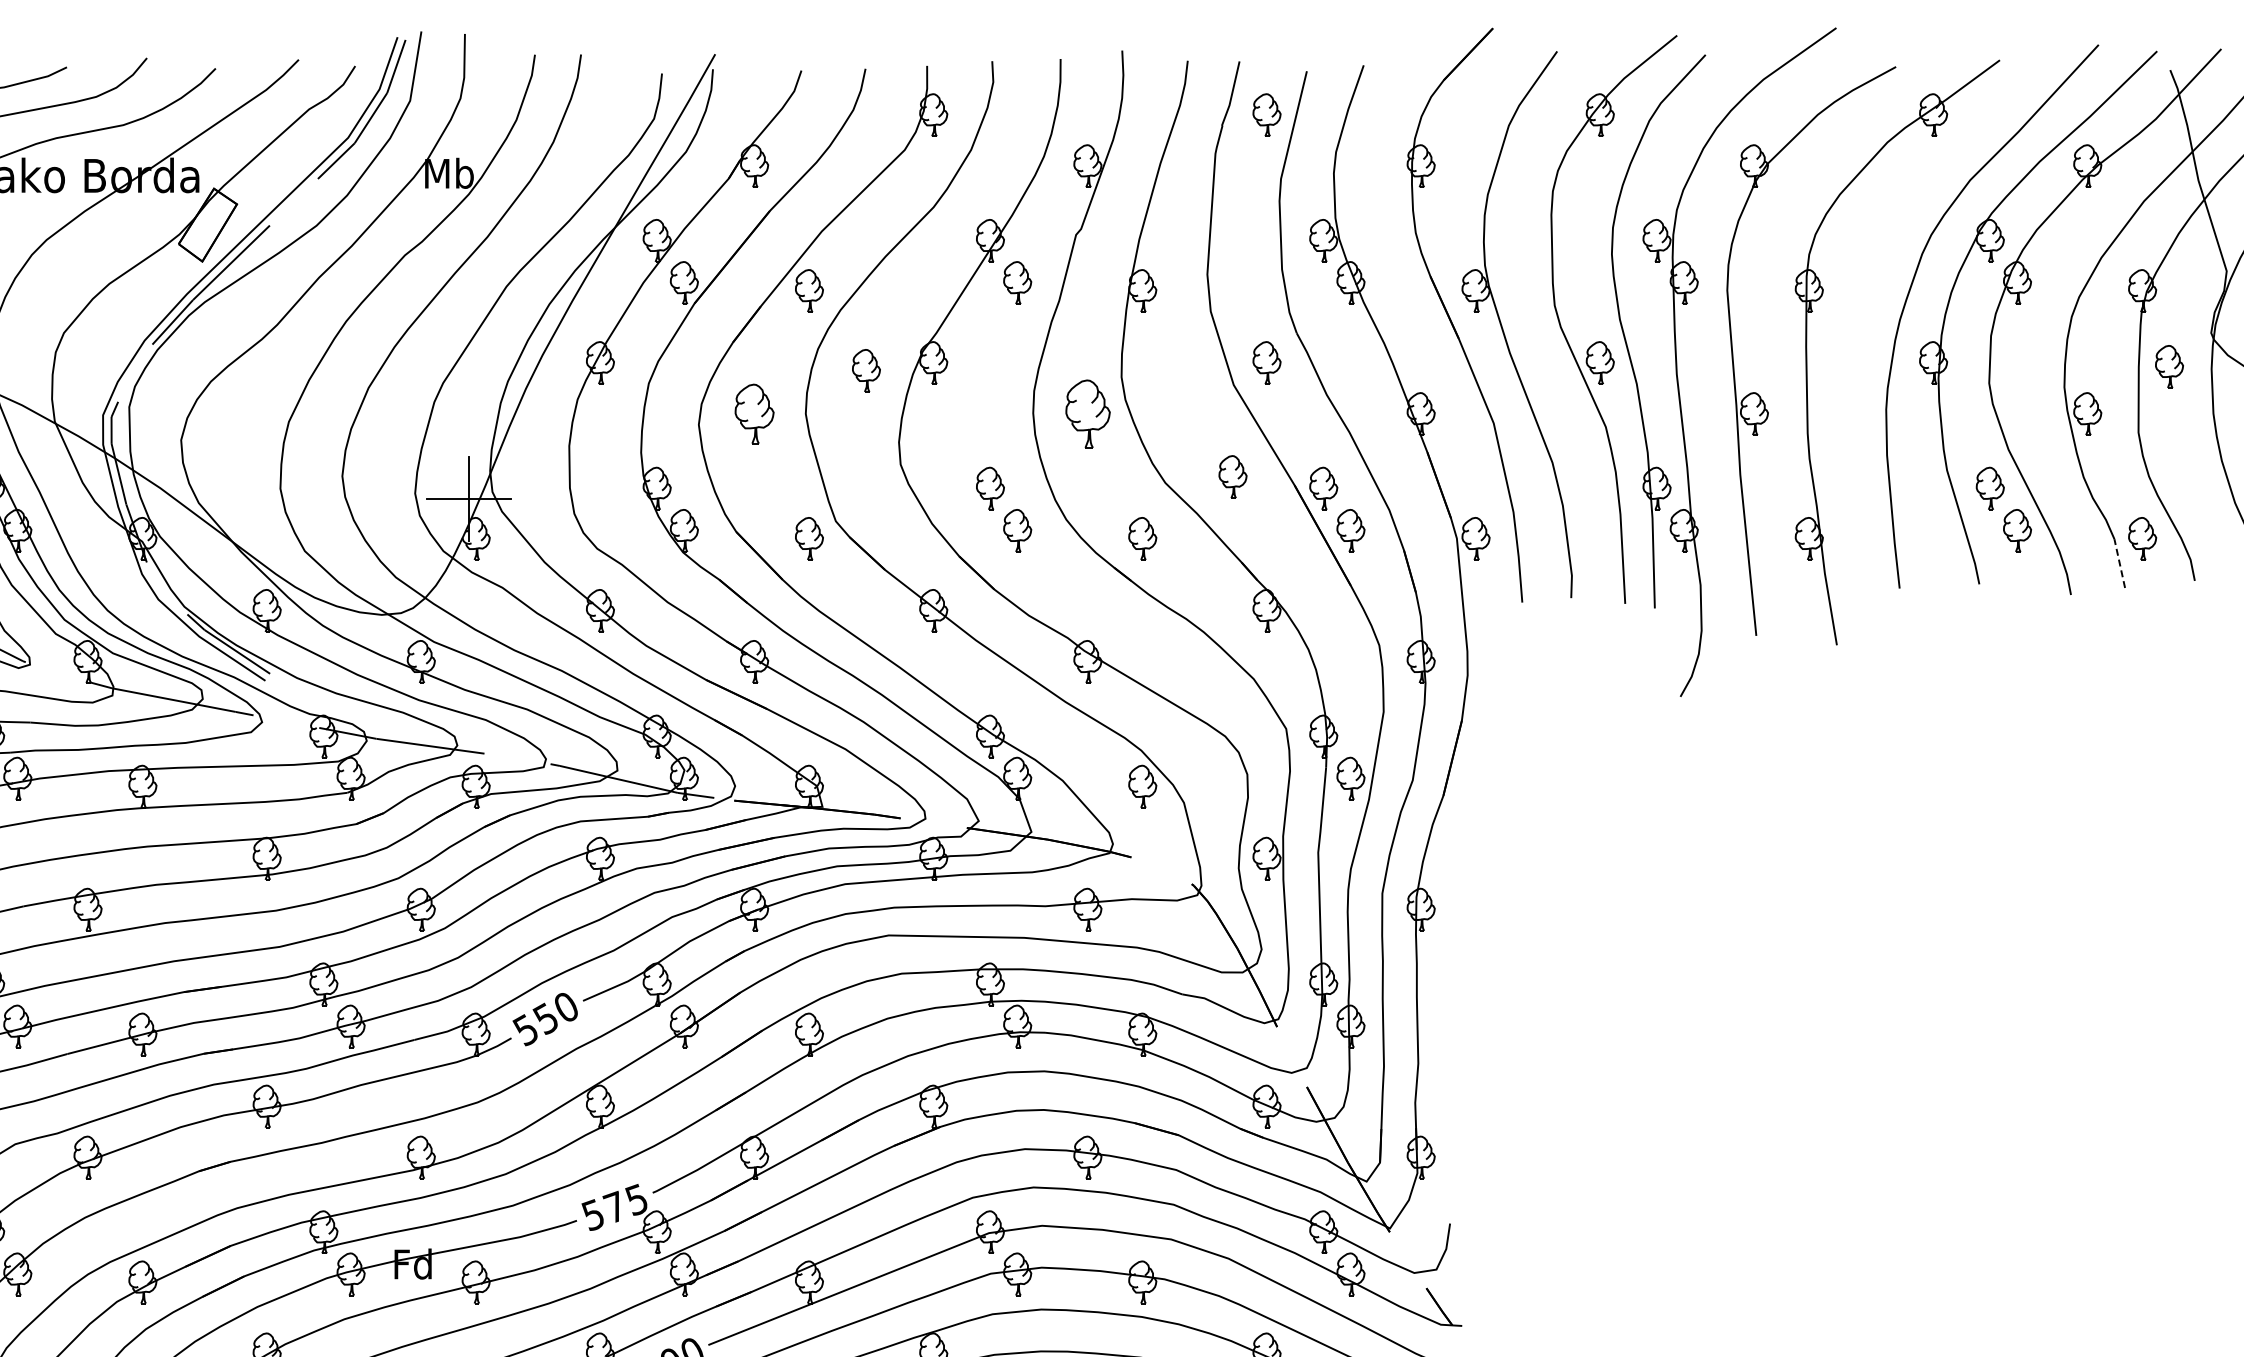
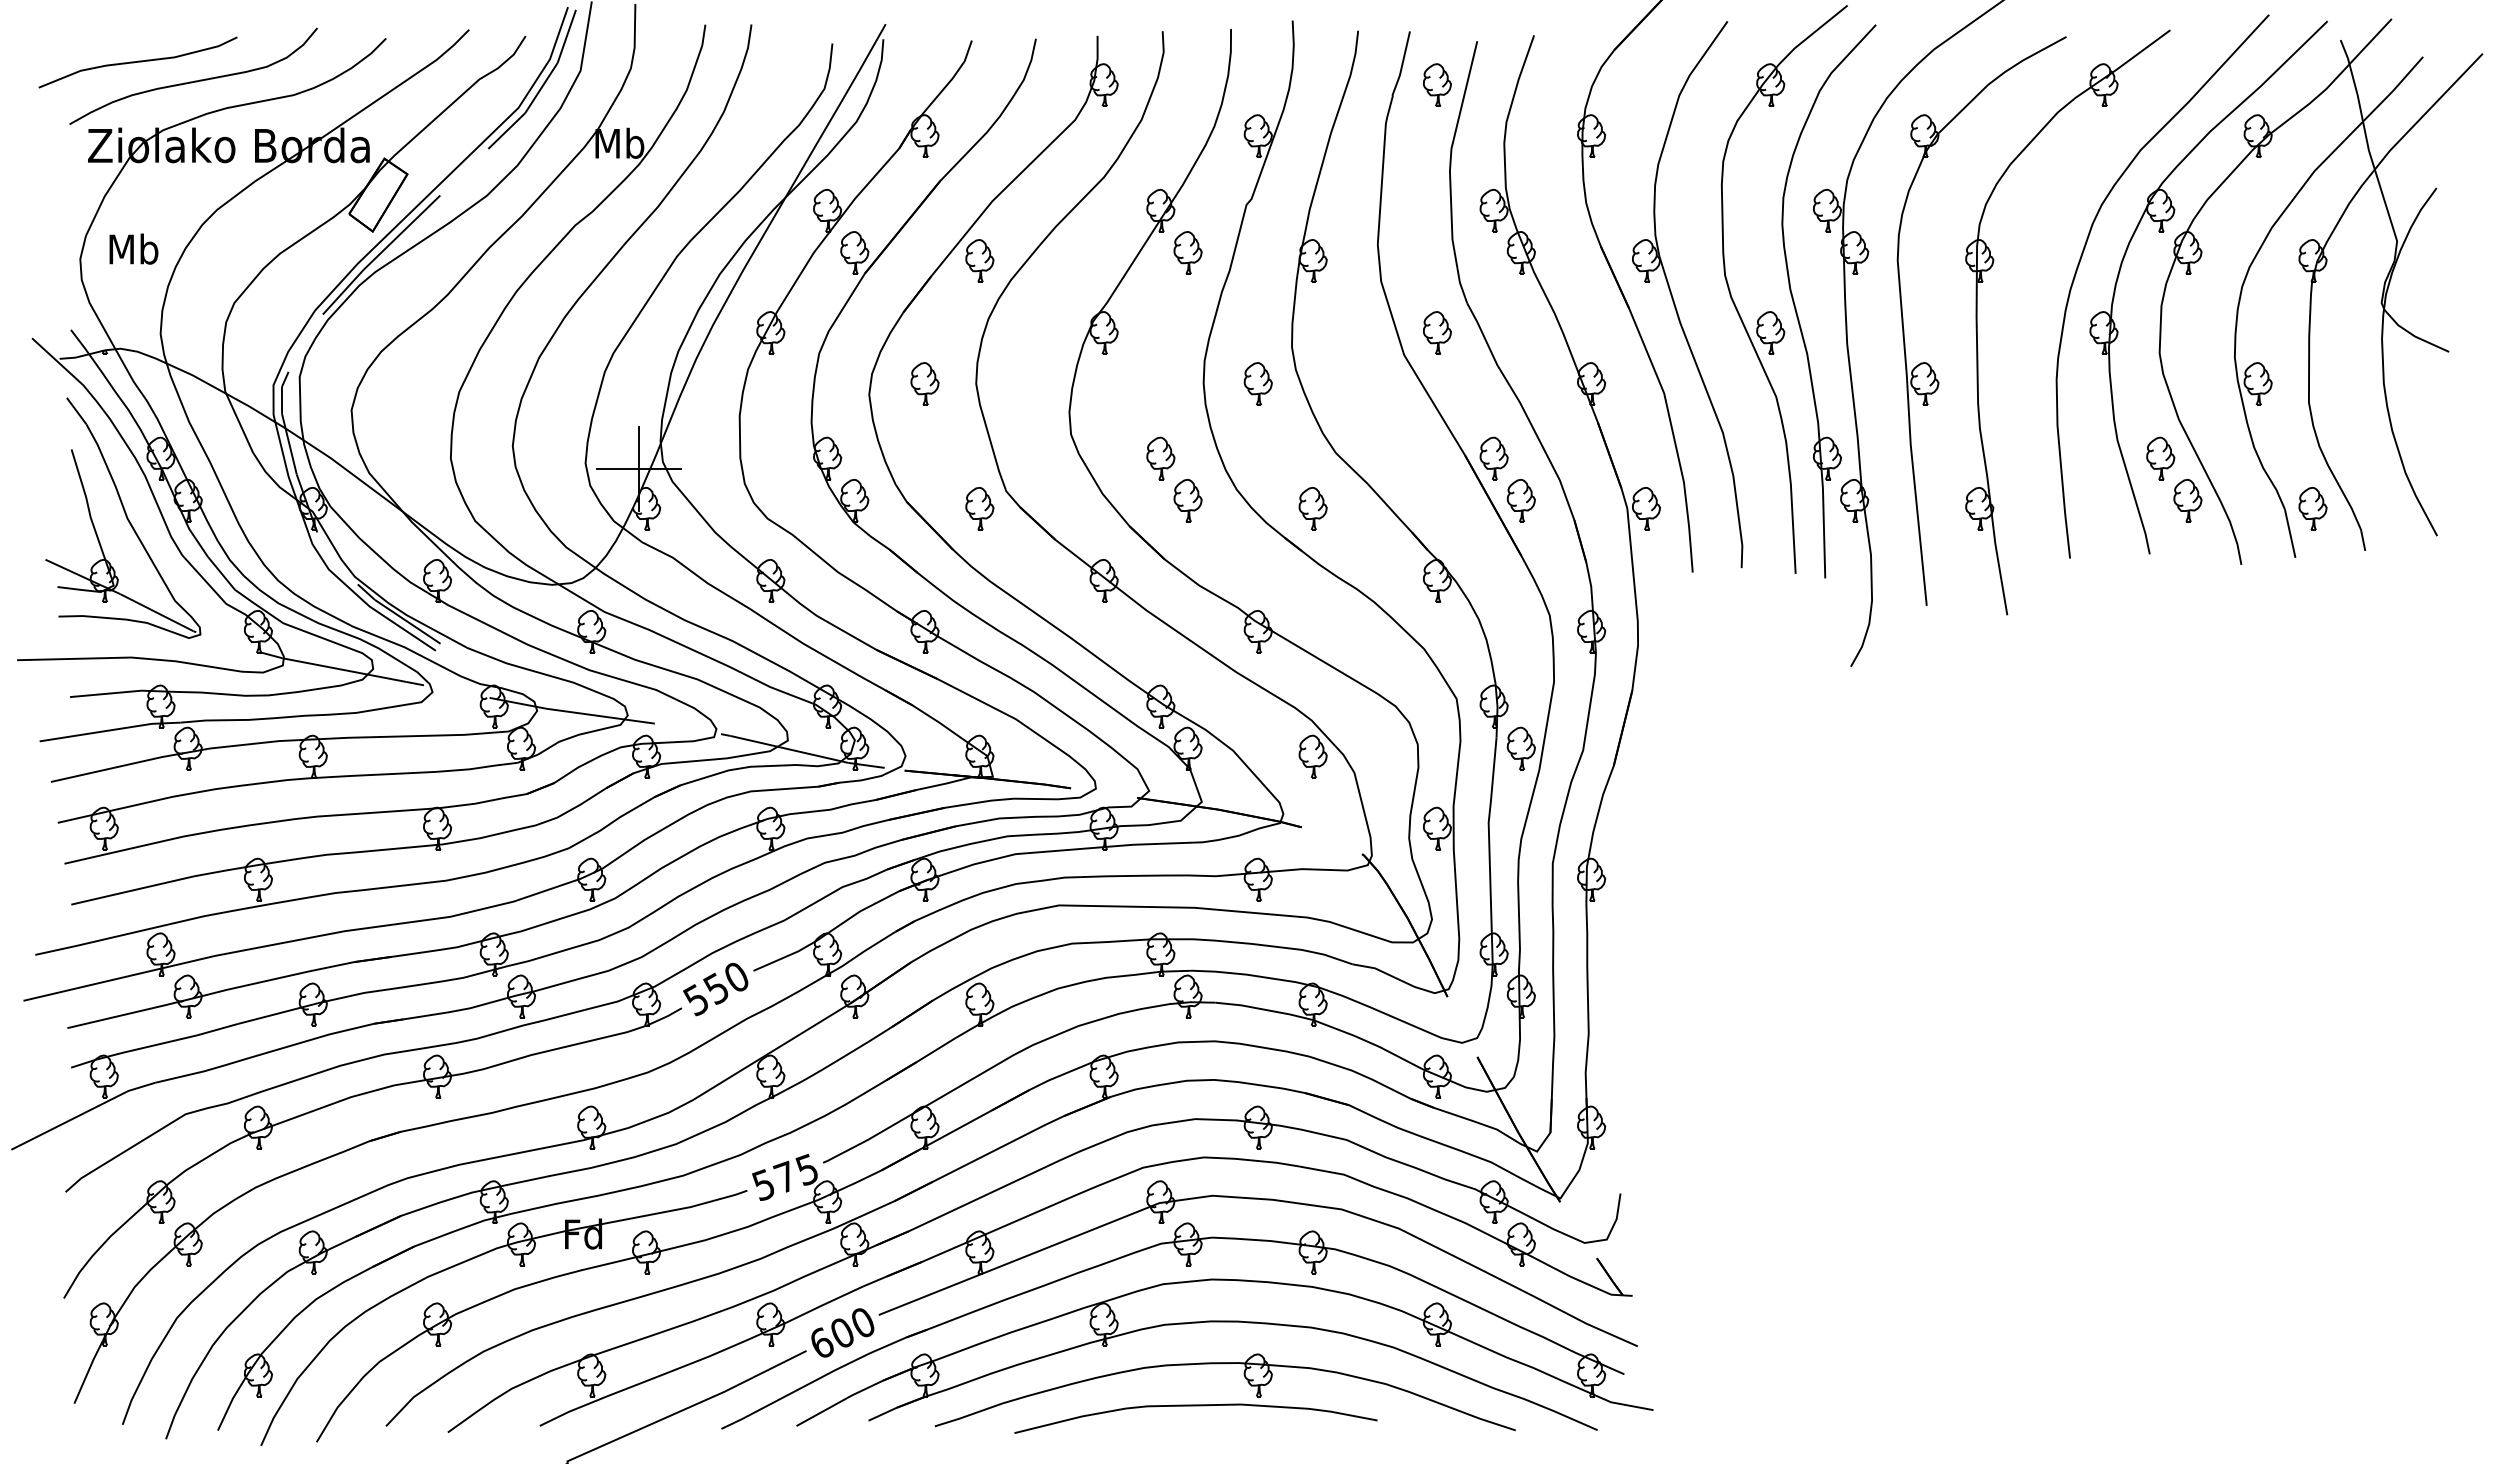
part: (2169, 366) -> (2339, 336), removed
part: (866, 370) -> (1036, 340), removed
part: (754, 413) -> (924, 383), size x0.71
part: (1087, 413) -> (1257, 383), size x0.62
part: (1233, 476) -> (1403, 446), removed
line: (2120, 563) -> (2290, 533), dashed -> solid

